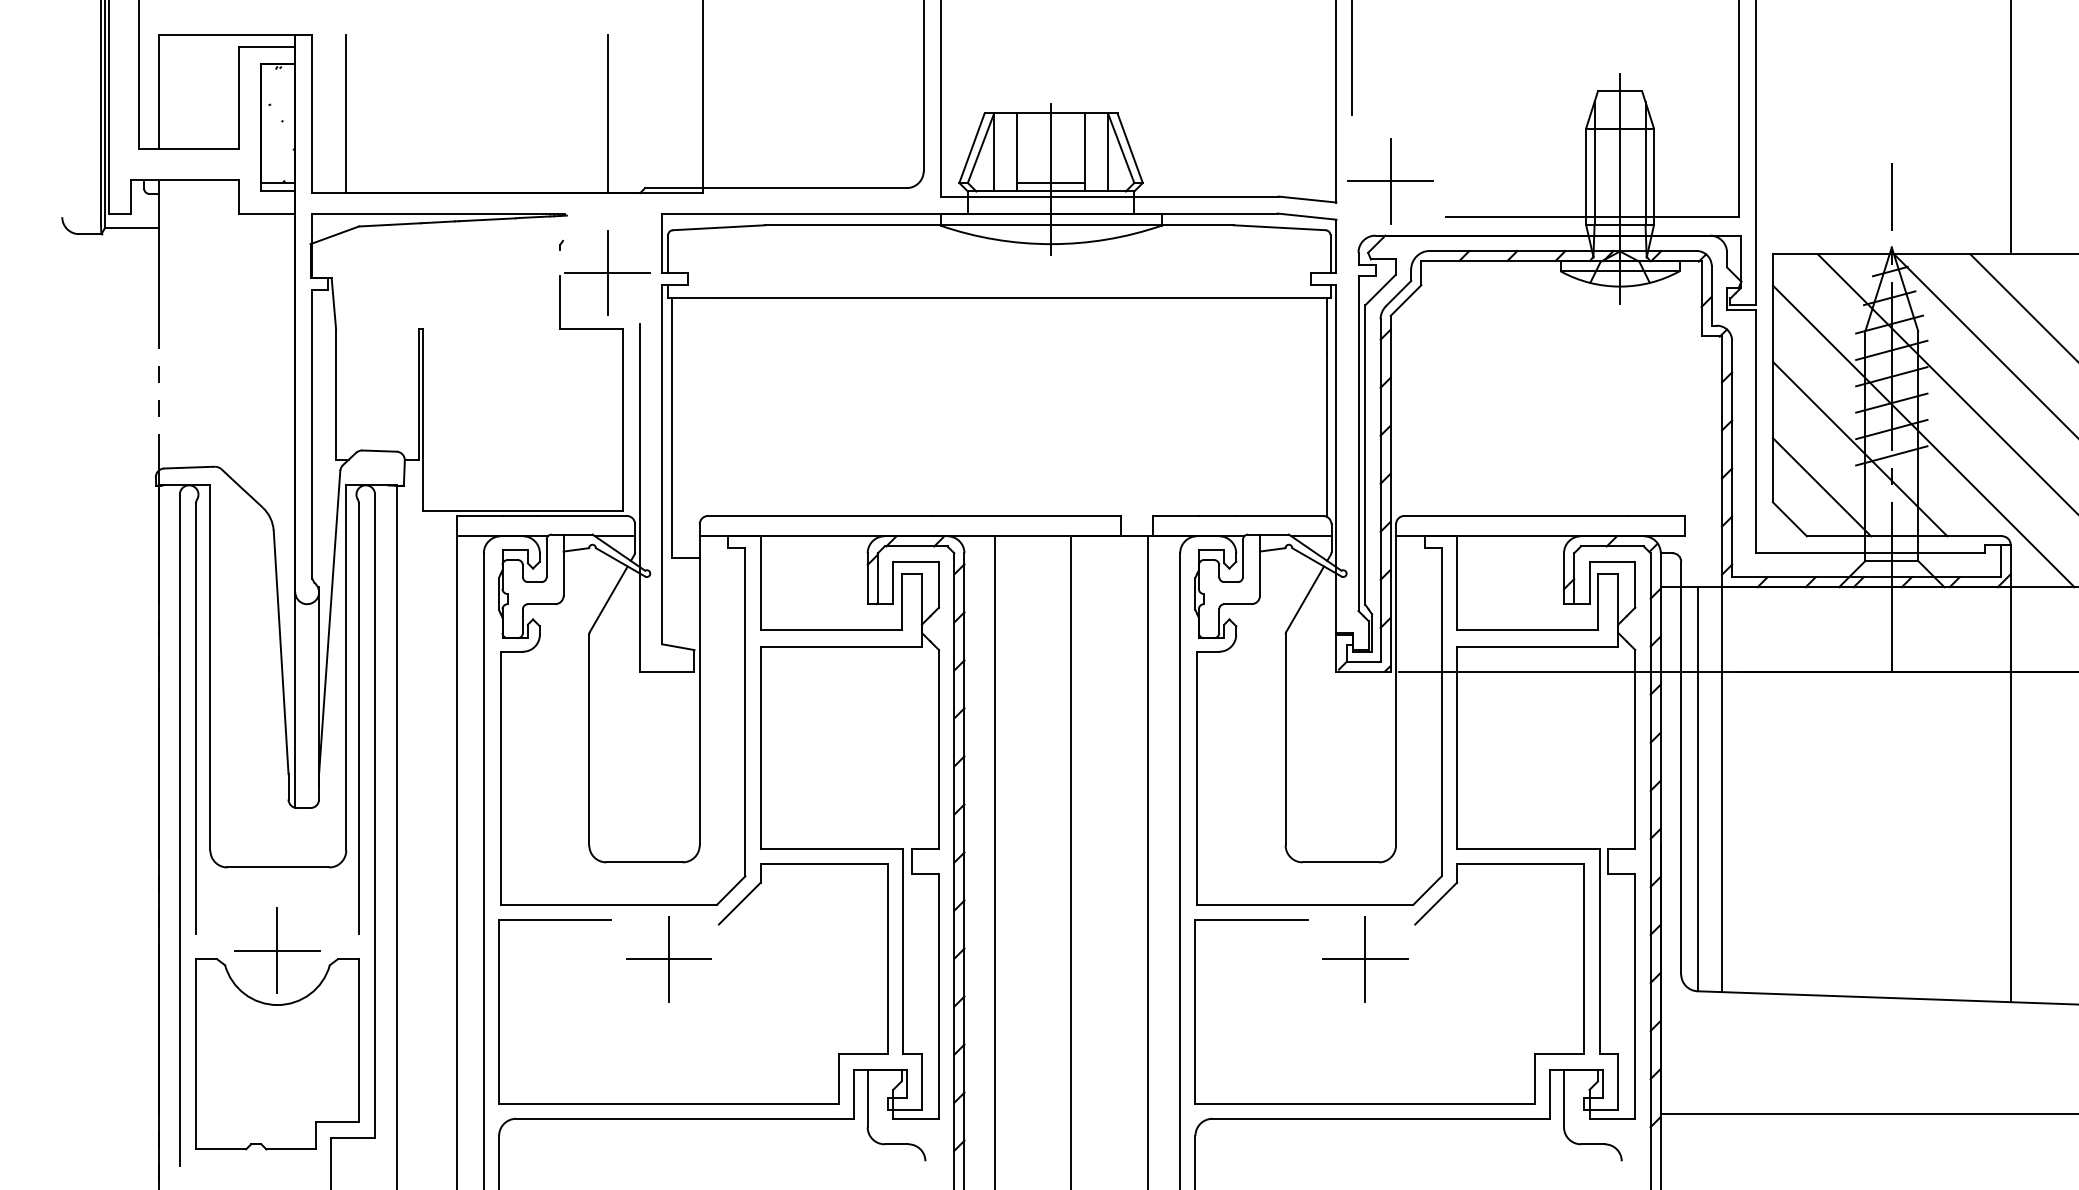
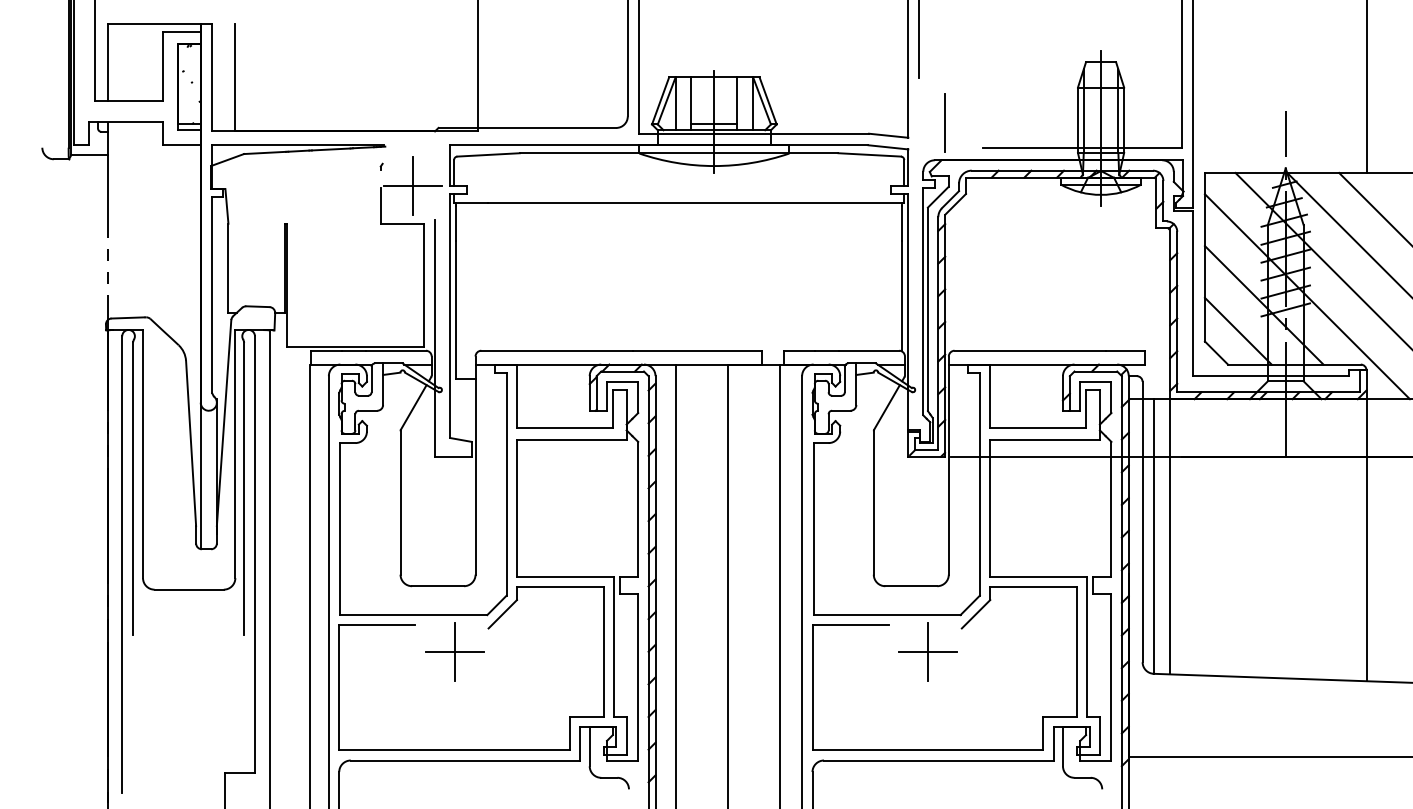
line: (608, 113) -> (413, 77), removed
line: (1391, 181) -> (945, 123), removed
part: (277, 1029) -> (188, 699), removed

